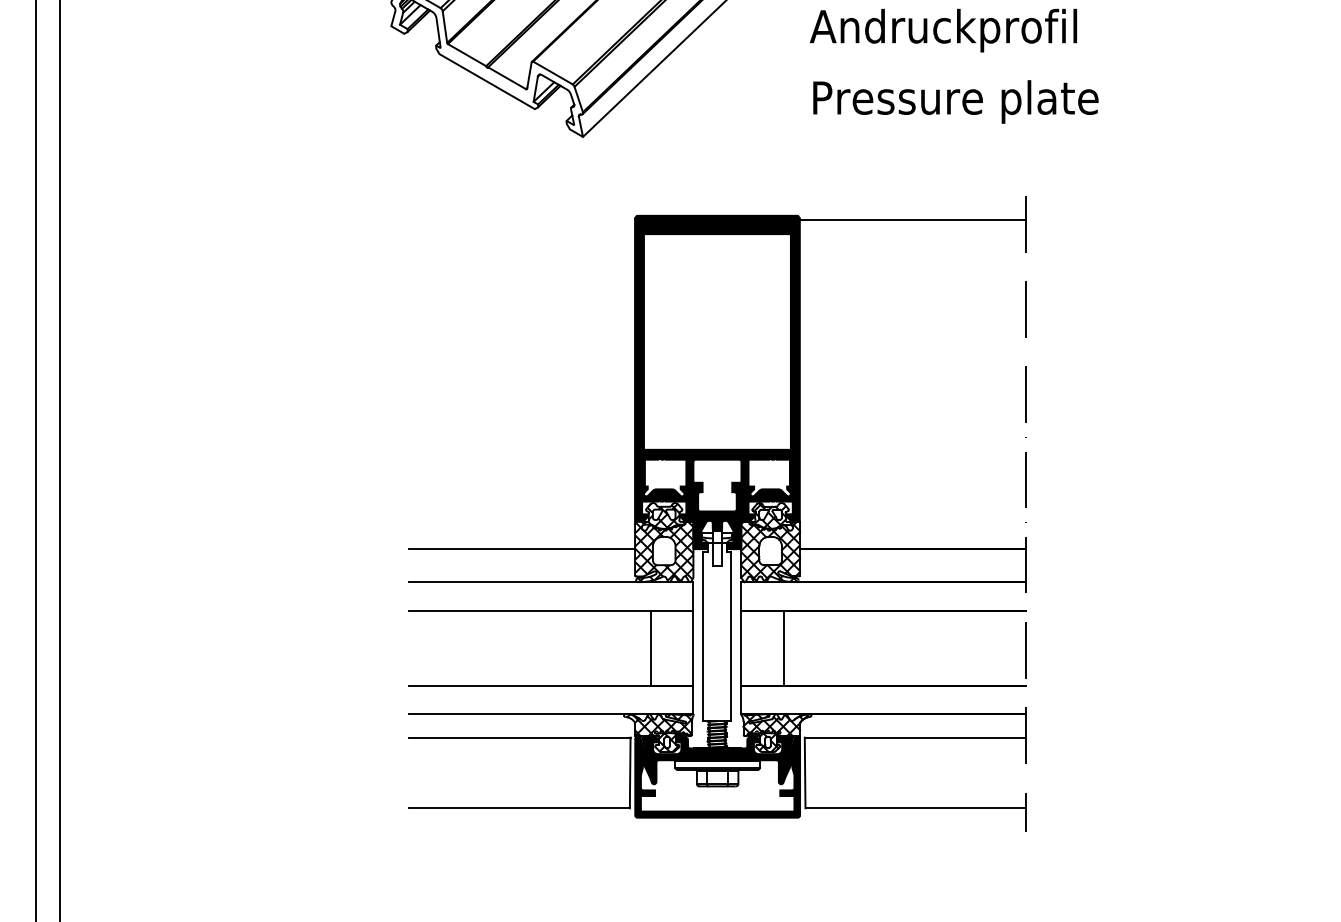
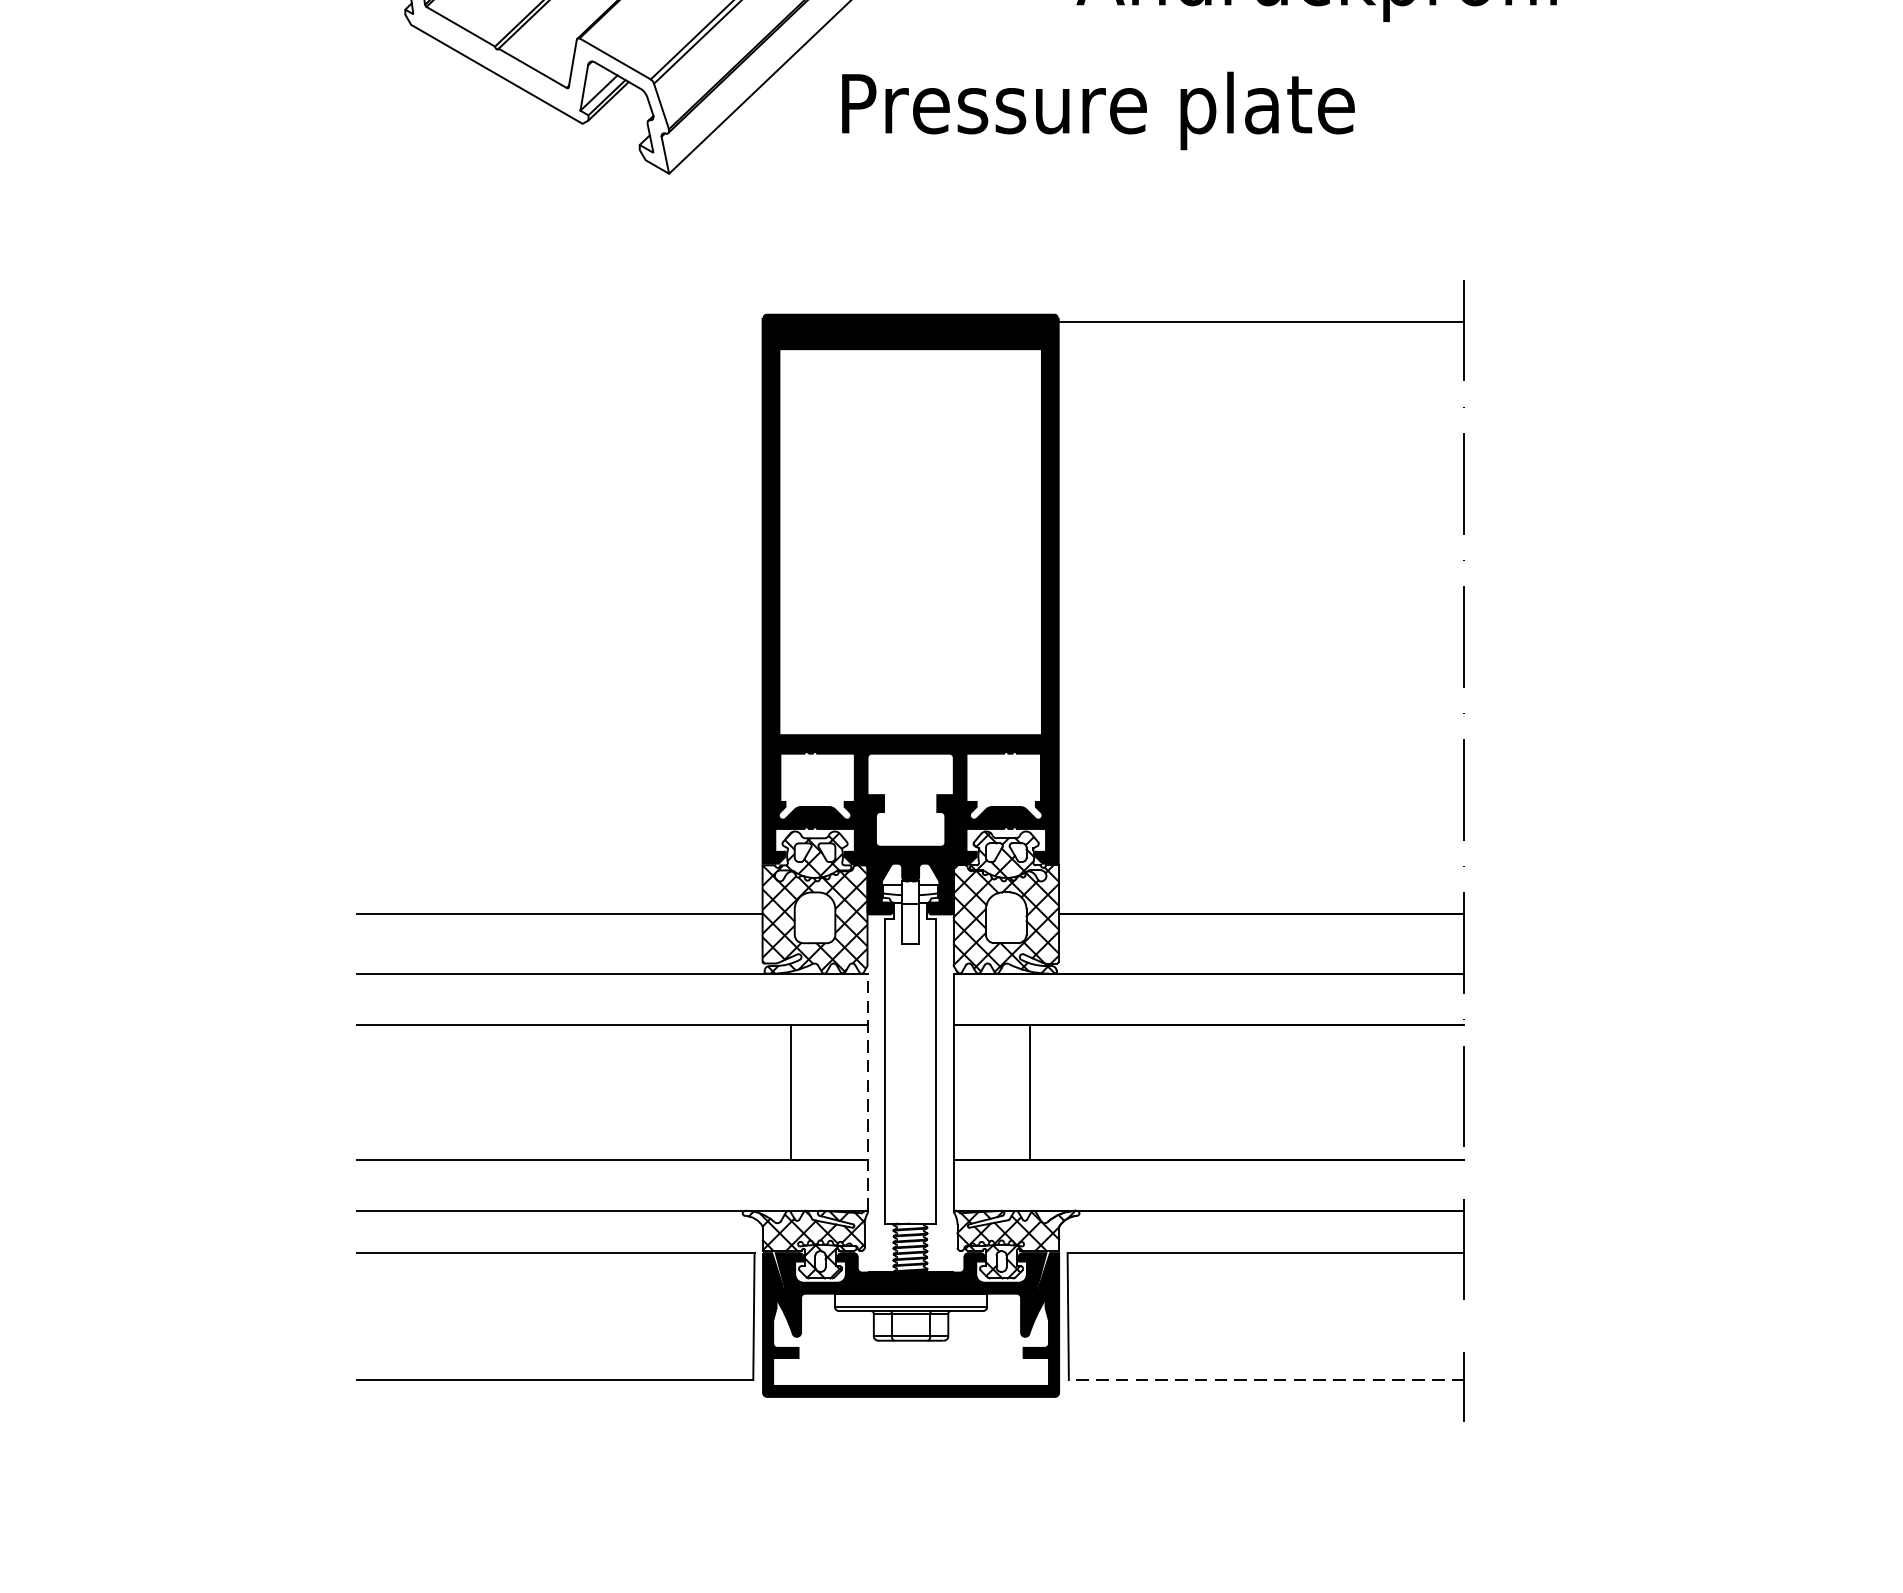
text: (955, 101) -> (1097, 110), moved
line: (693, 648) -> (867, 1092), solid -> dashed
line: (915, 808) -> (1266, 1380), solid -> dashed

